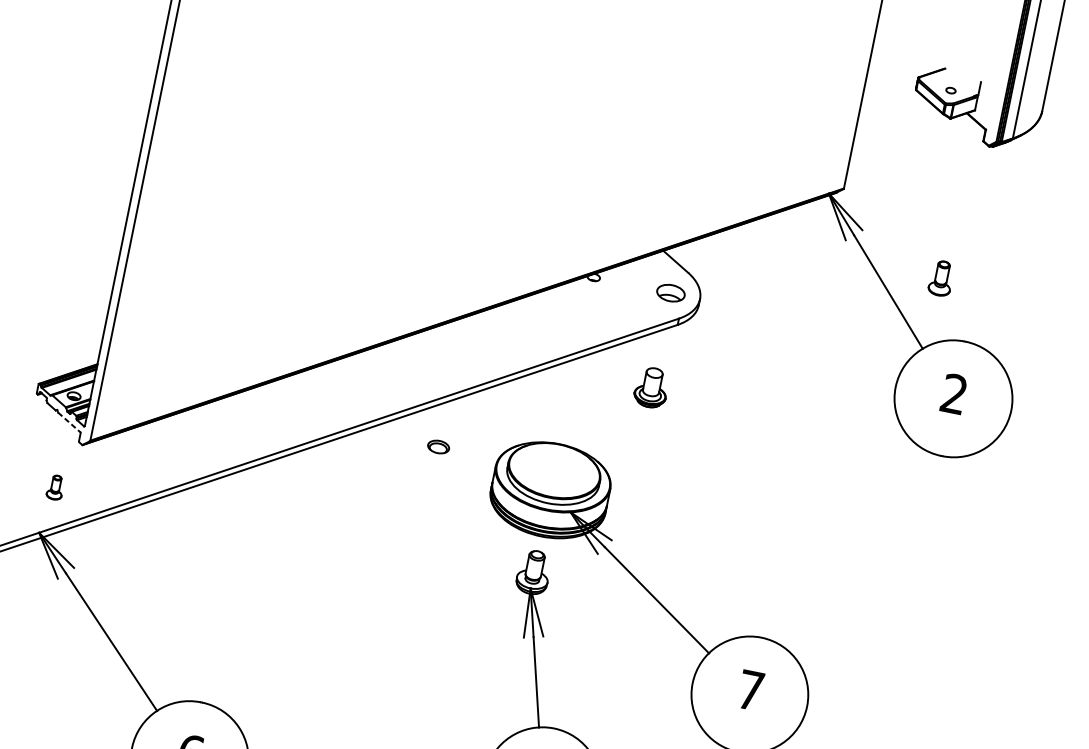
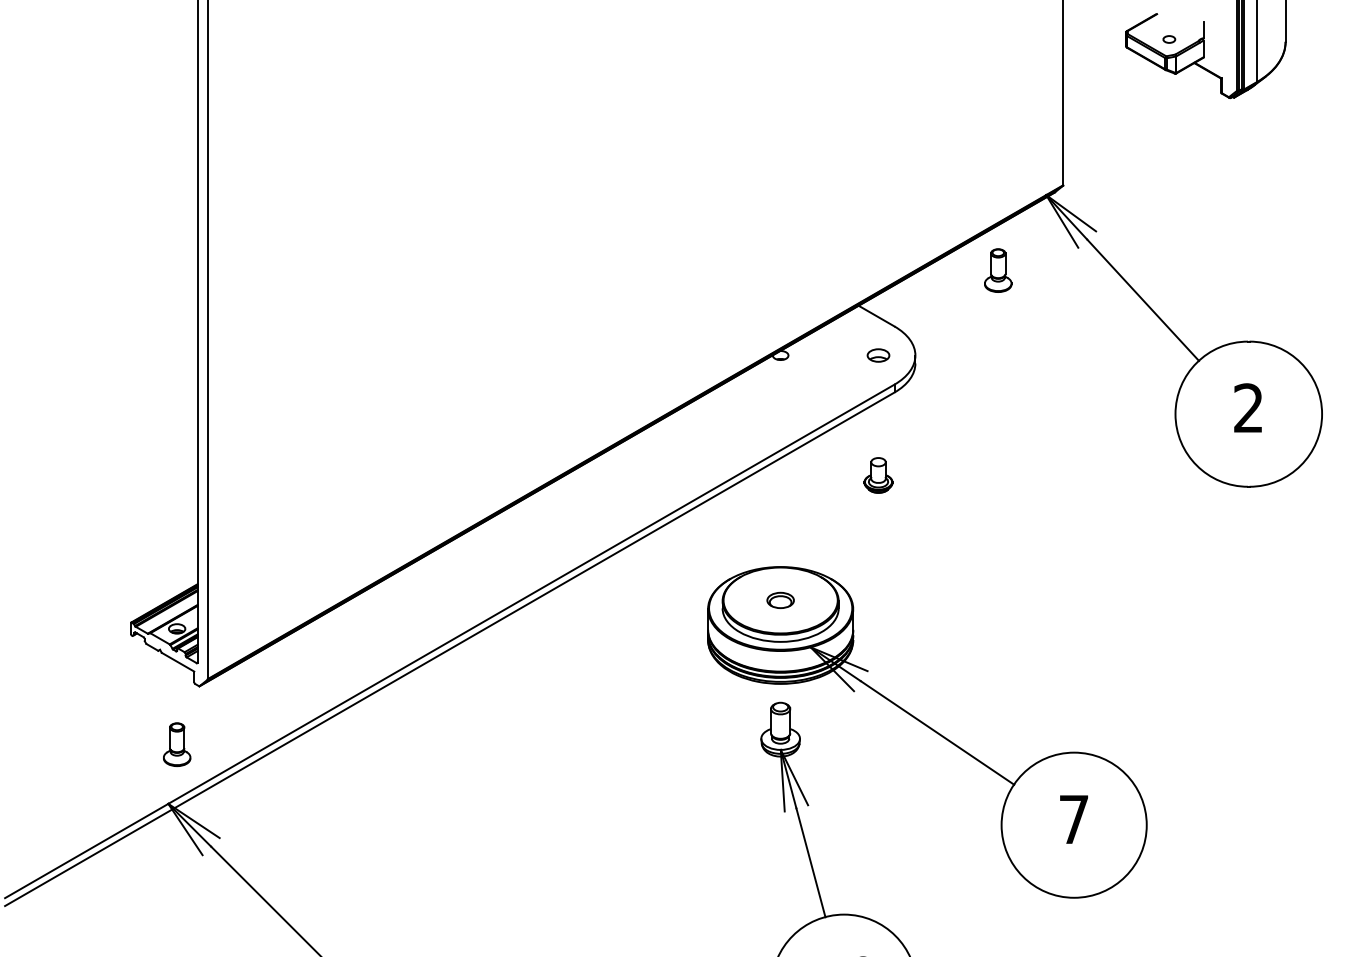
part: (941, 278) -> (998, 270), moved
part: (670, 293) -> (878, 355), size x0.62
part: (651, 387) -> (878, 475), size x0.71
line: (69, 422) -> (178, 662), dashed -> solid
part: (438, 446) -> (780, 599), moved
part: (55, 487) -> (177, 744), size x1.43

